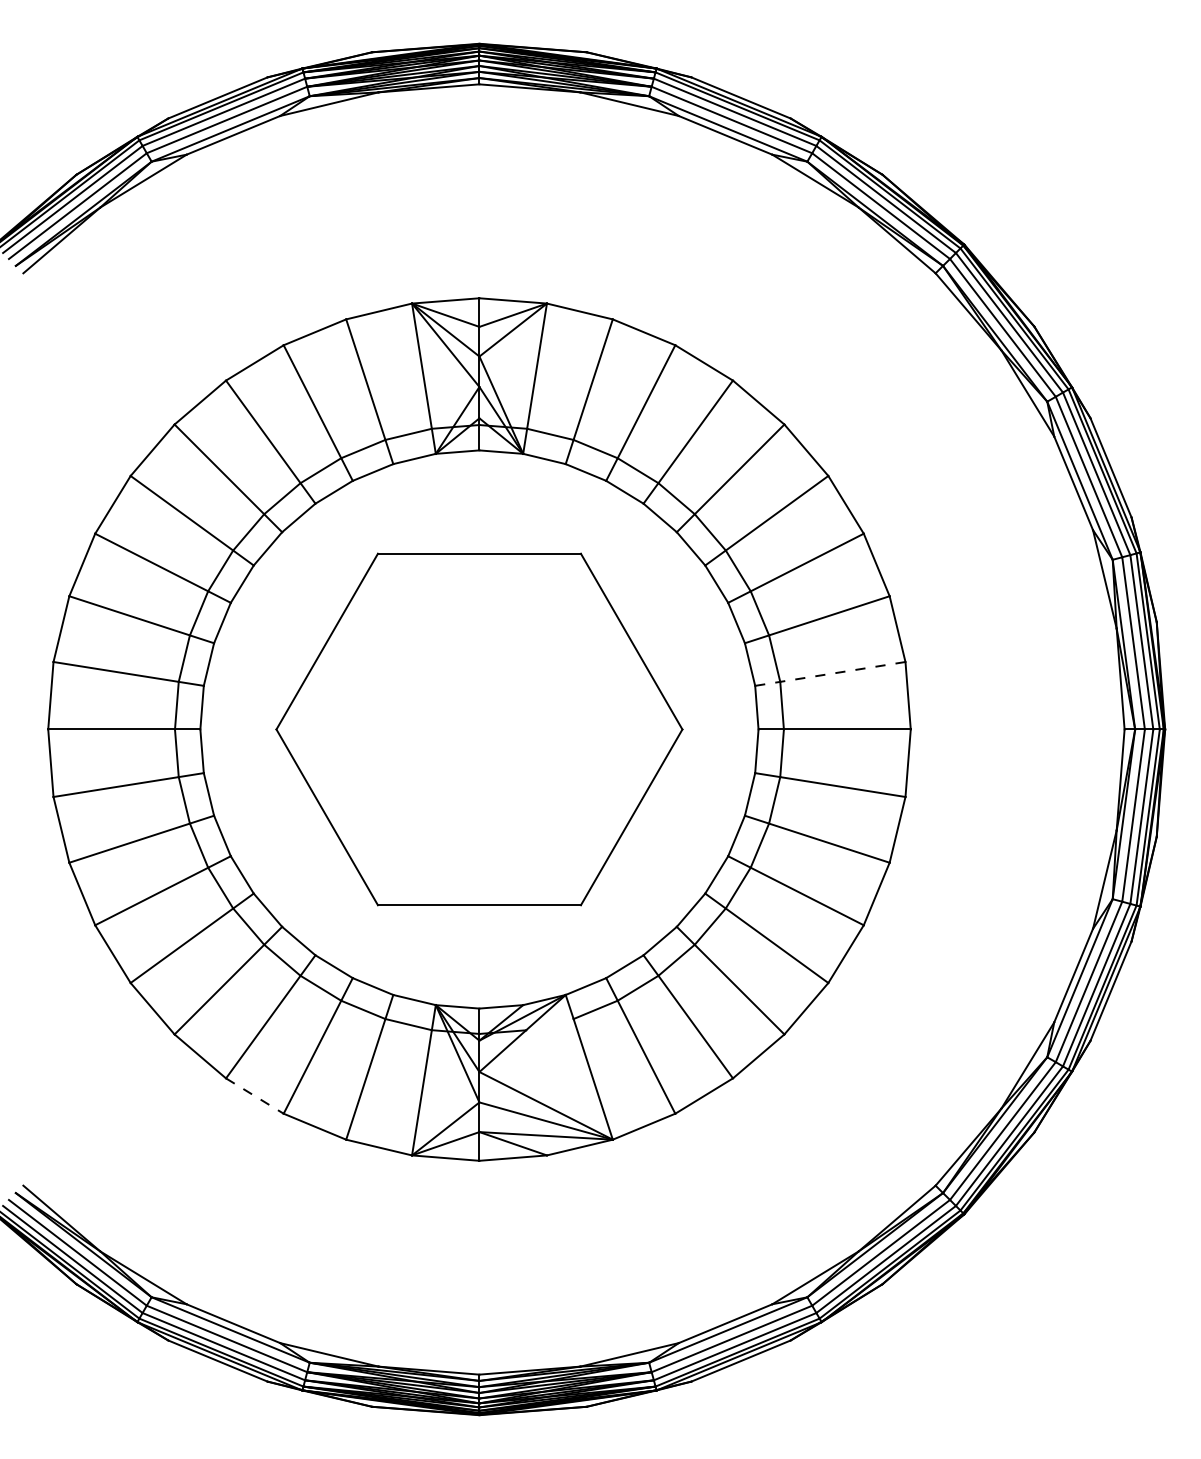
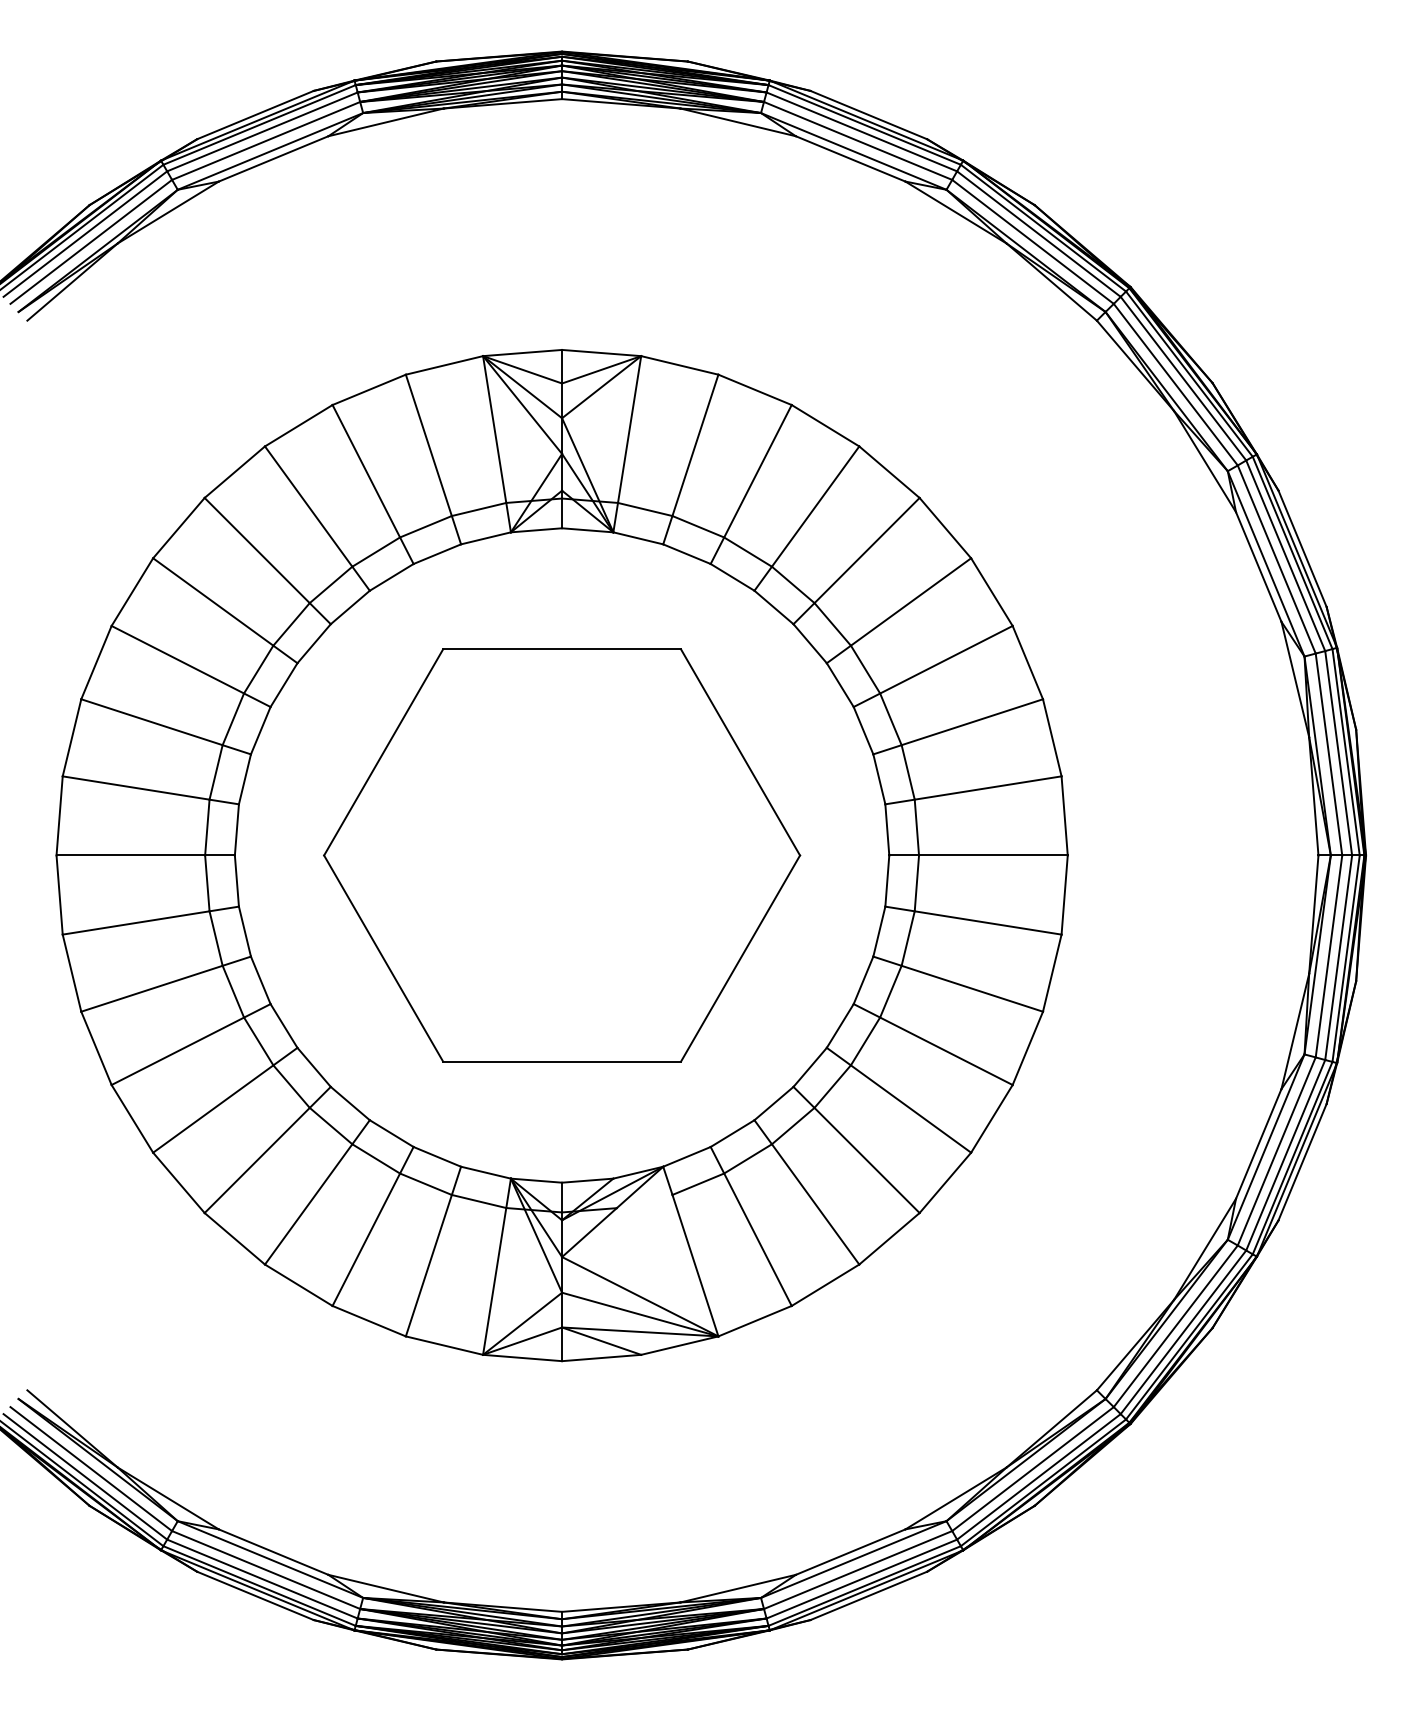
line: (830, 673) -> (973, 789), dashed -> solid
line: (254, 1096) -> (298, 1285), dashed -> solid

